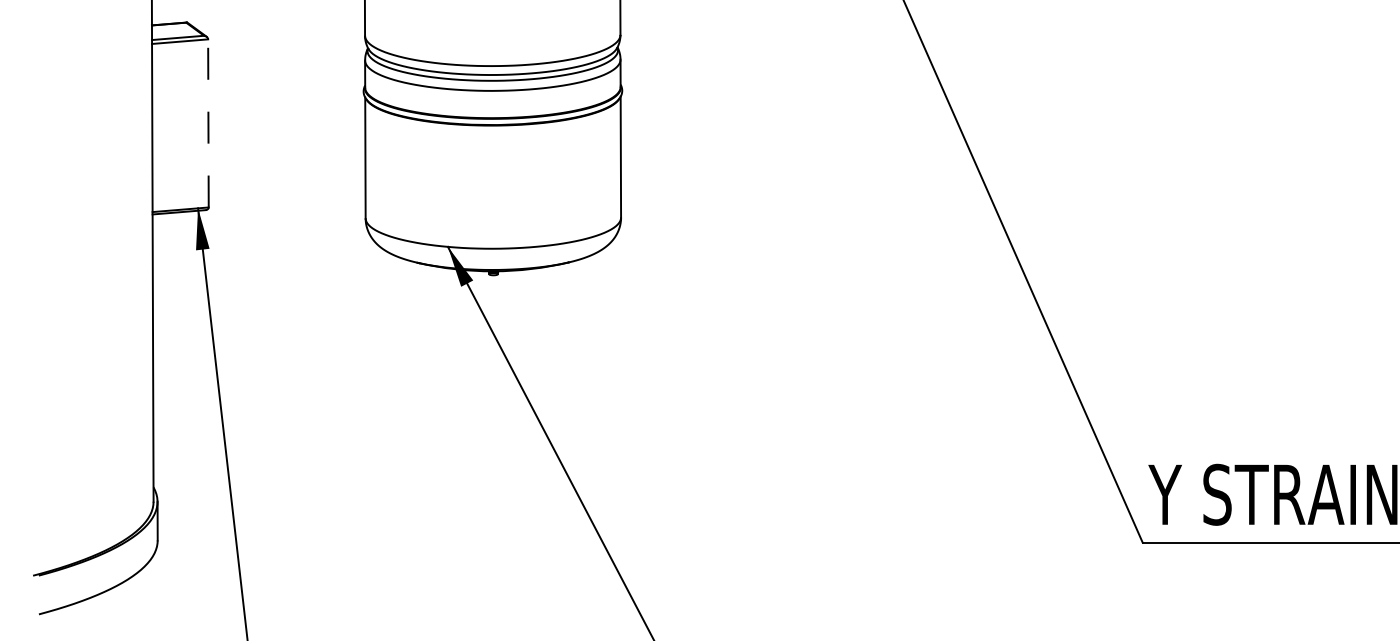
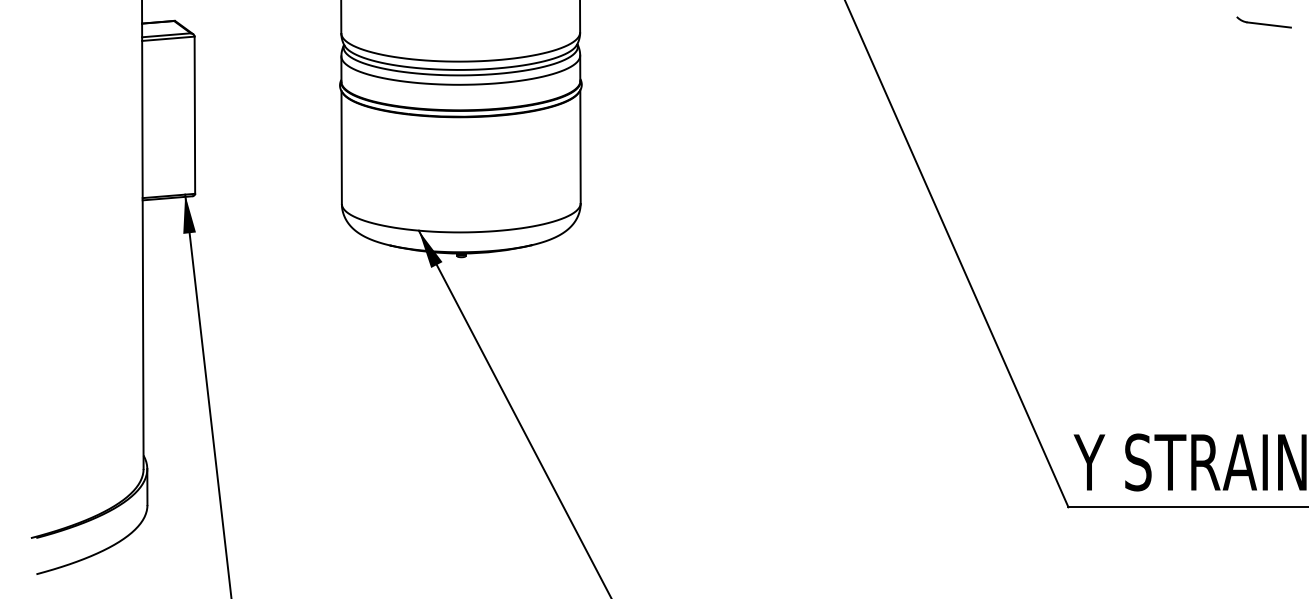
part: (1351, 23) -> (1263, 21), added
line: (208, 122) -> (194, 114), dashed -> solid

